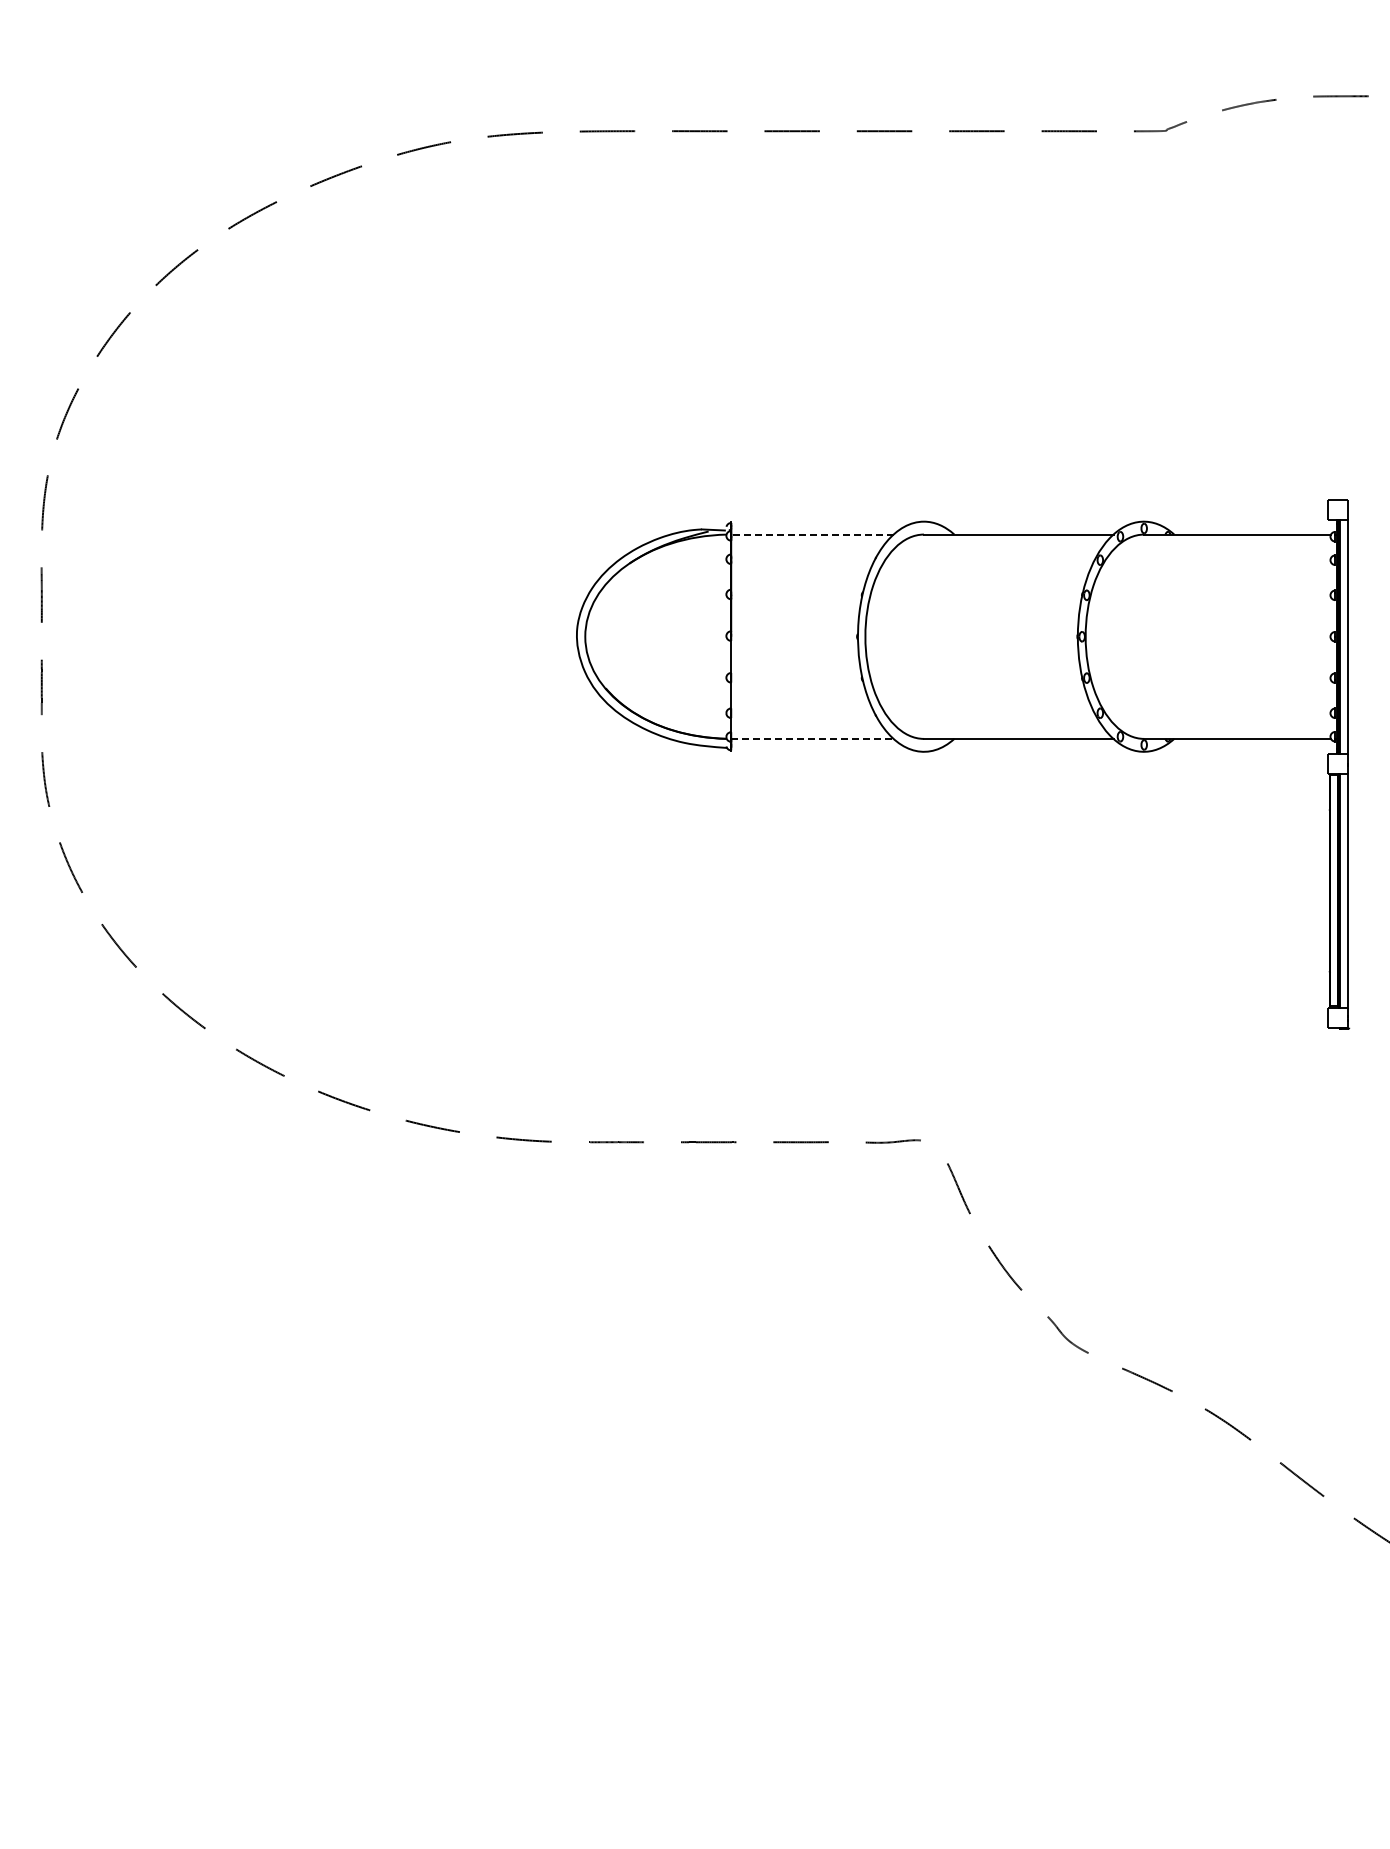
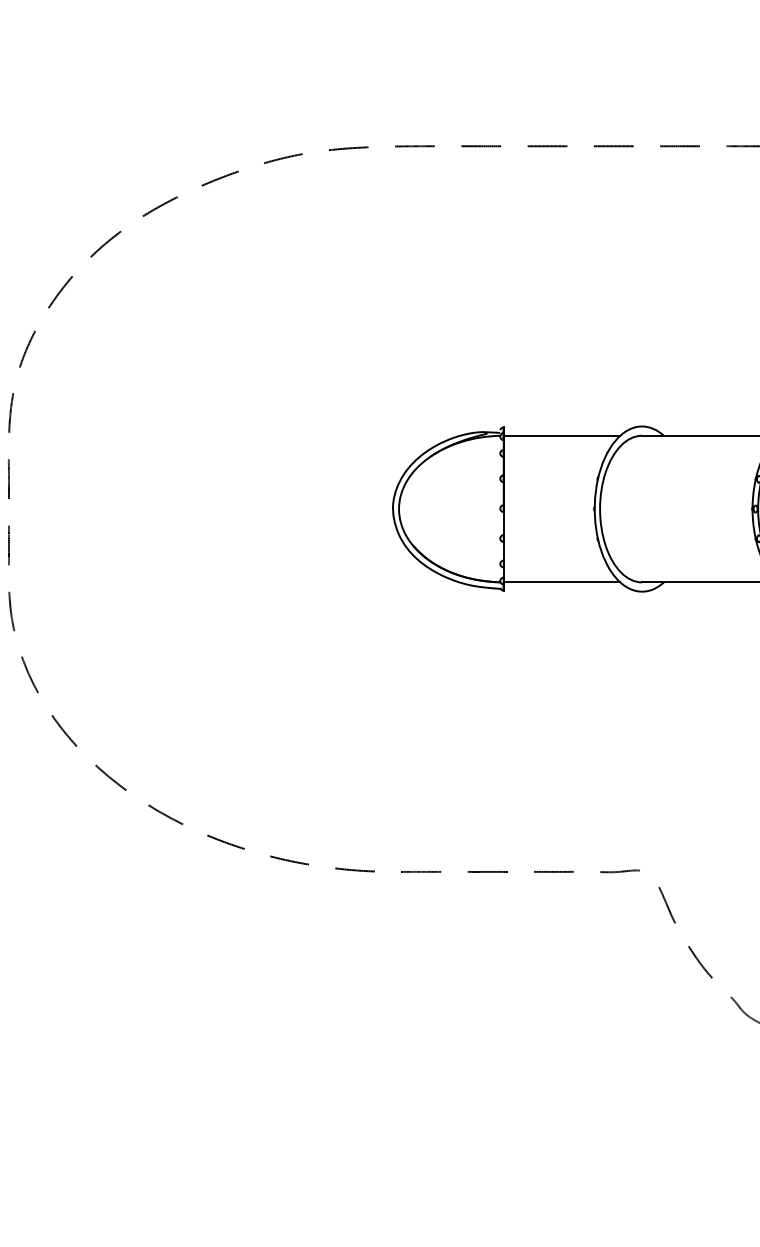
line: (811, 534) -> (561, 435), dashed -> solid
line: (812, 738) -> (562, 582), dashed -> solid

